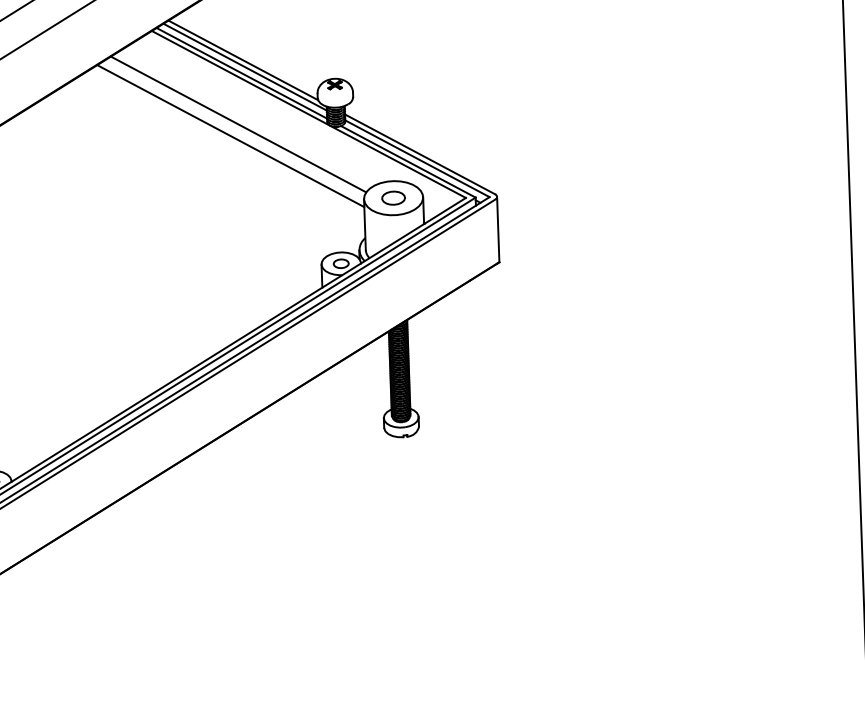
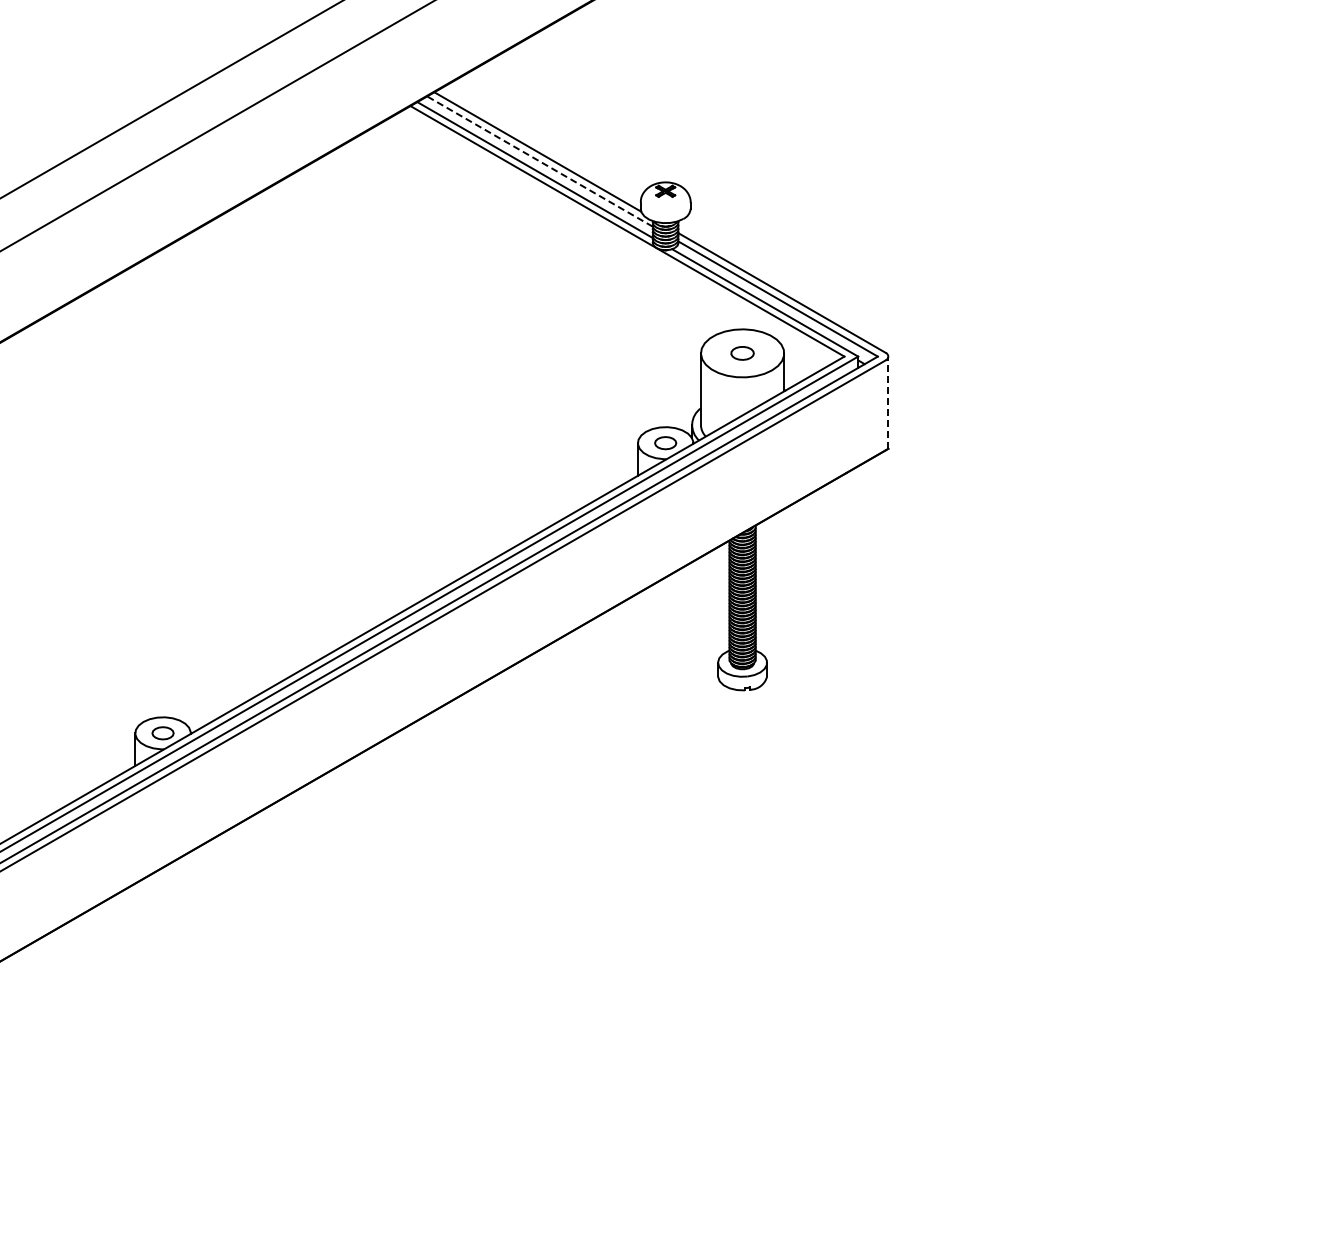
line: (244, 67) -> (539, 161), solid -> dashed
line: (238, 124) -> (527, 241), removed
line: (230, 135) -> (515, 257), removed
part: (393, 198) -> (742, 353), size x0.7
line: (498, 229) -> (888, 402), solid -> dashed

